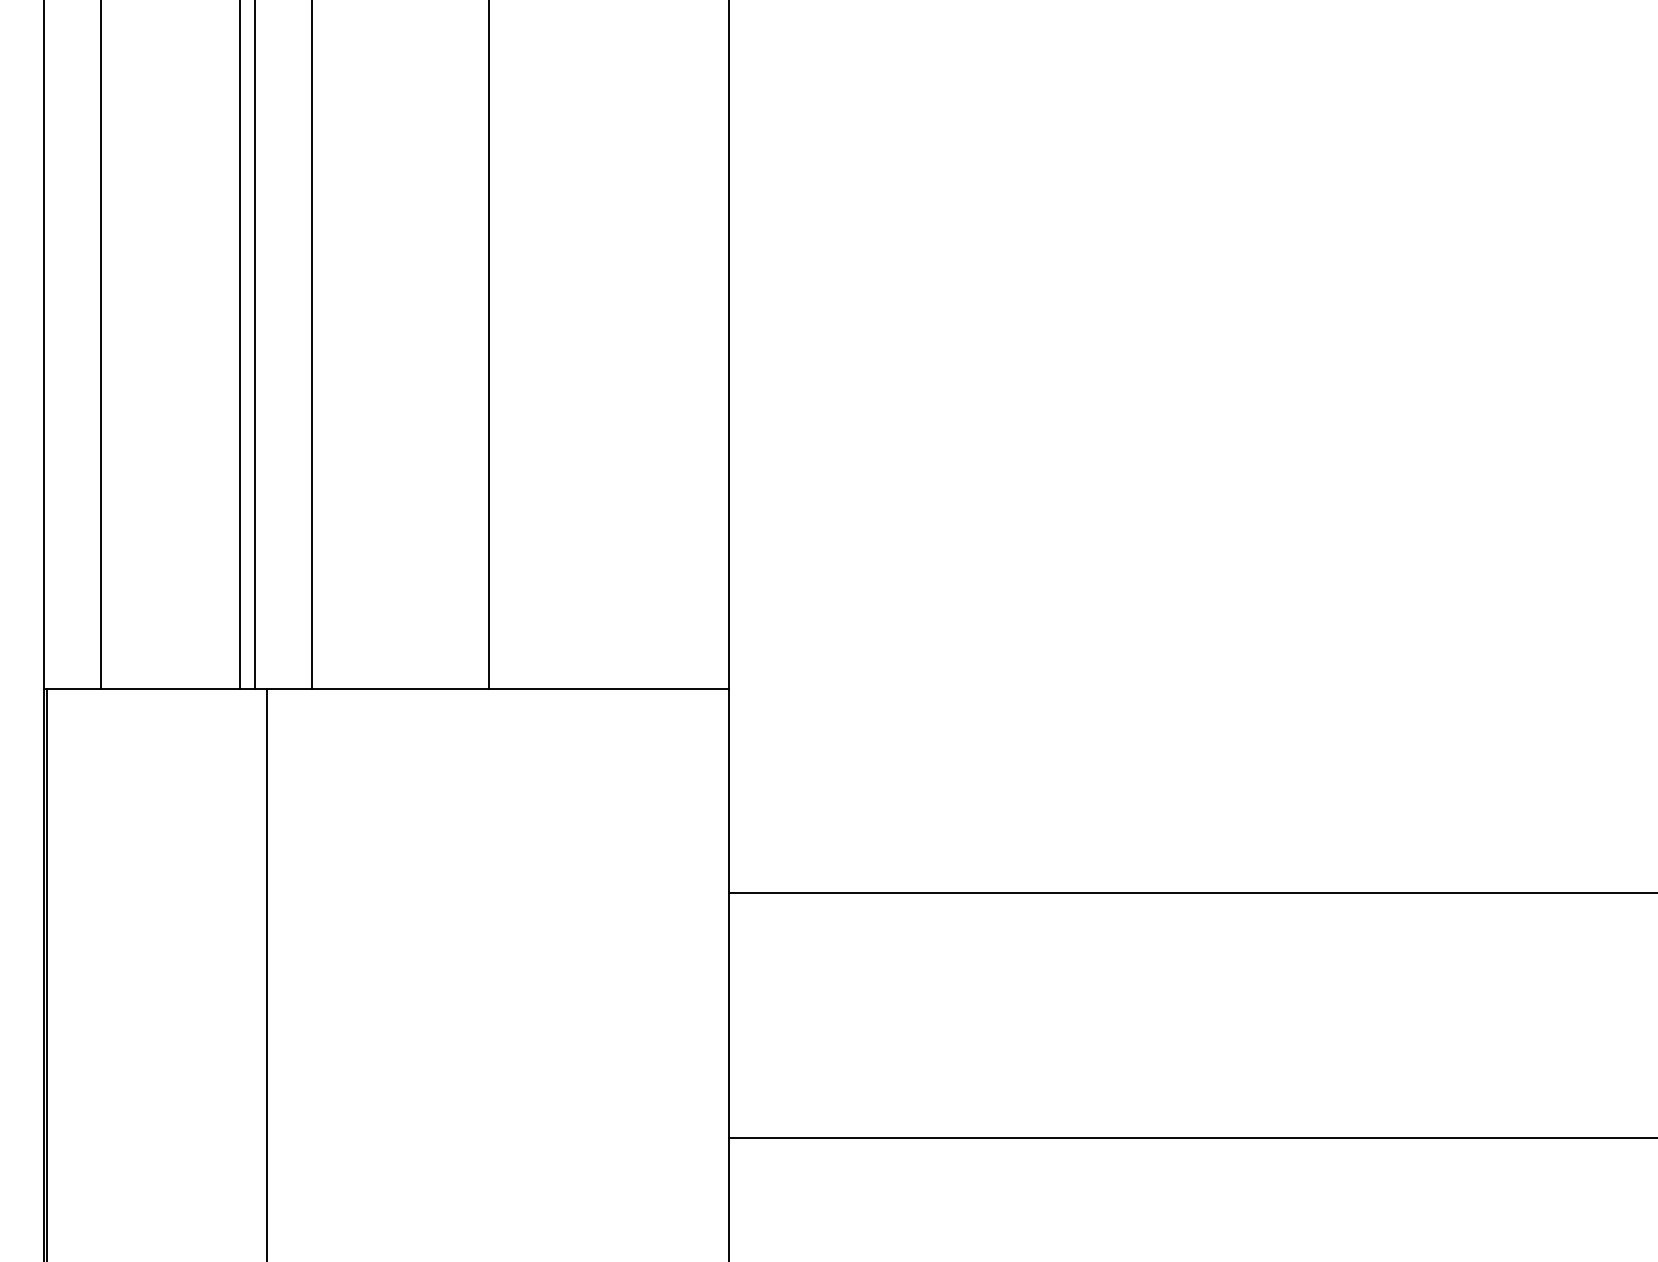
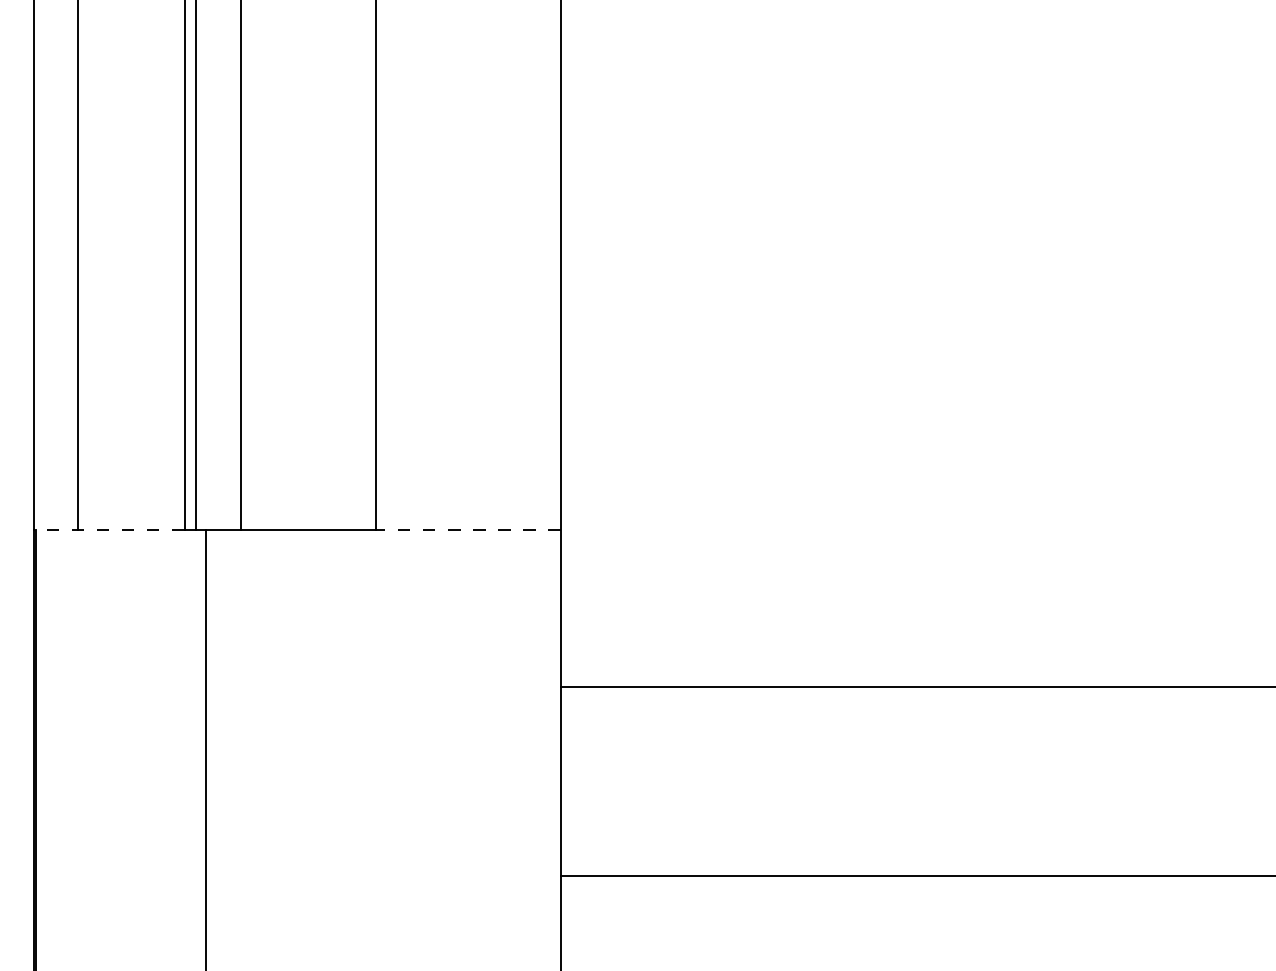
line: (141, 689) -> (109, 530), solid -> dashed
line: (608, 689) -> (468, 530), solid -> dashed

